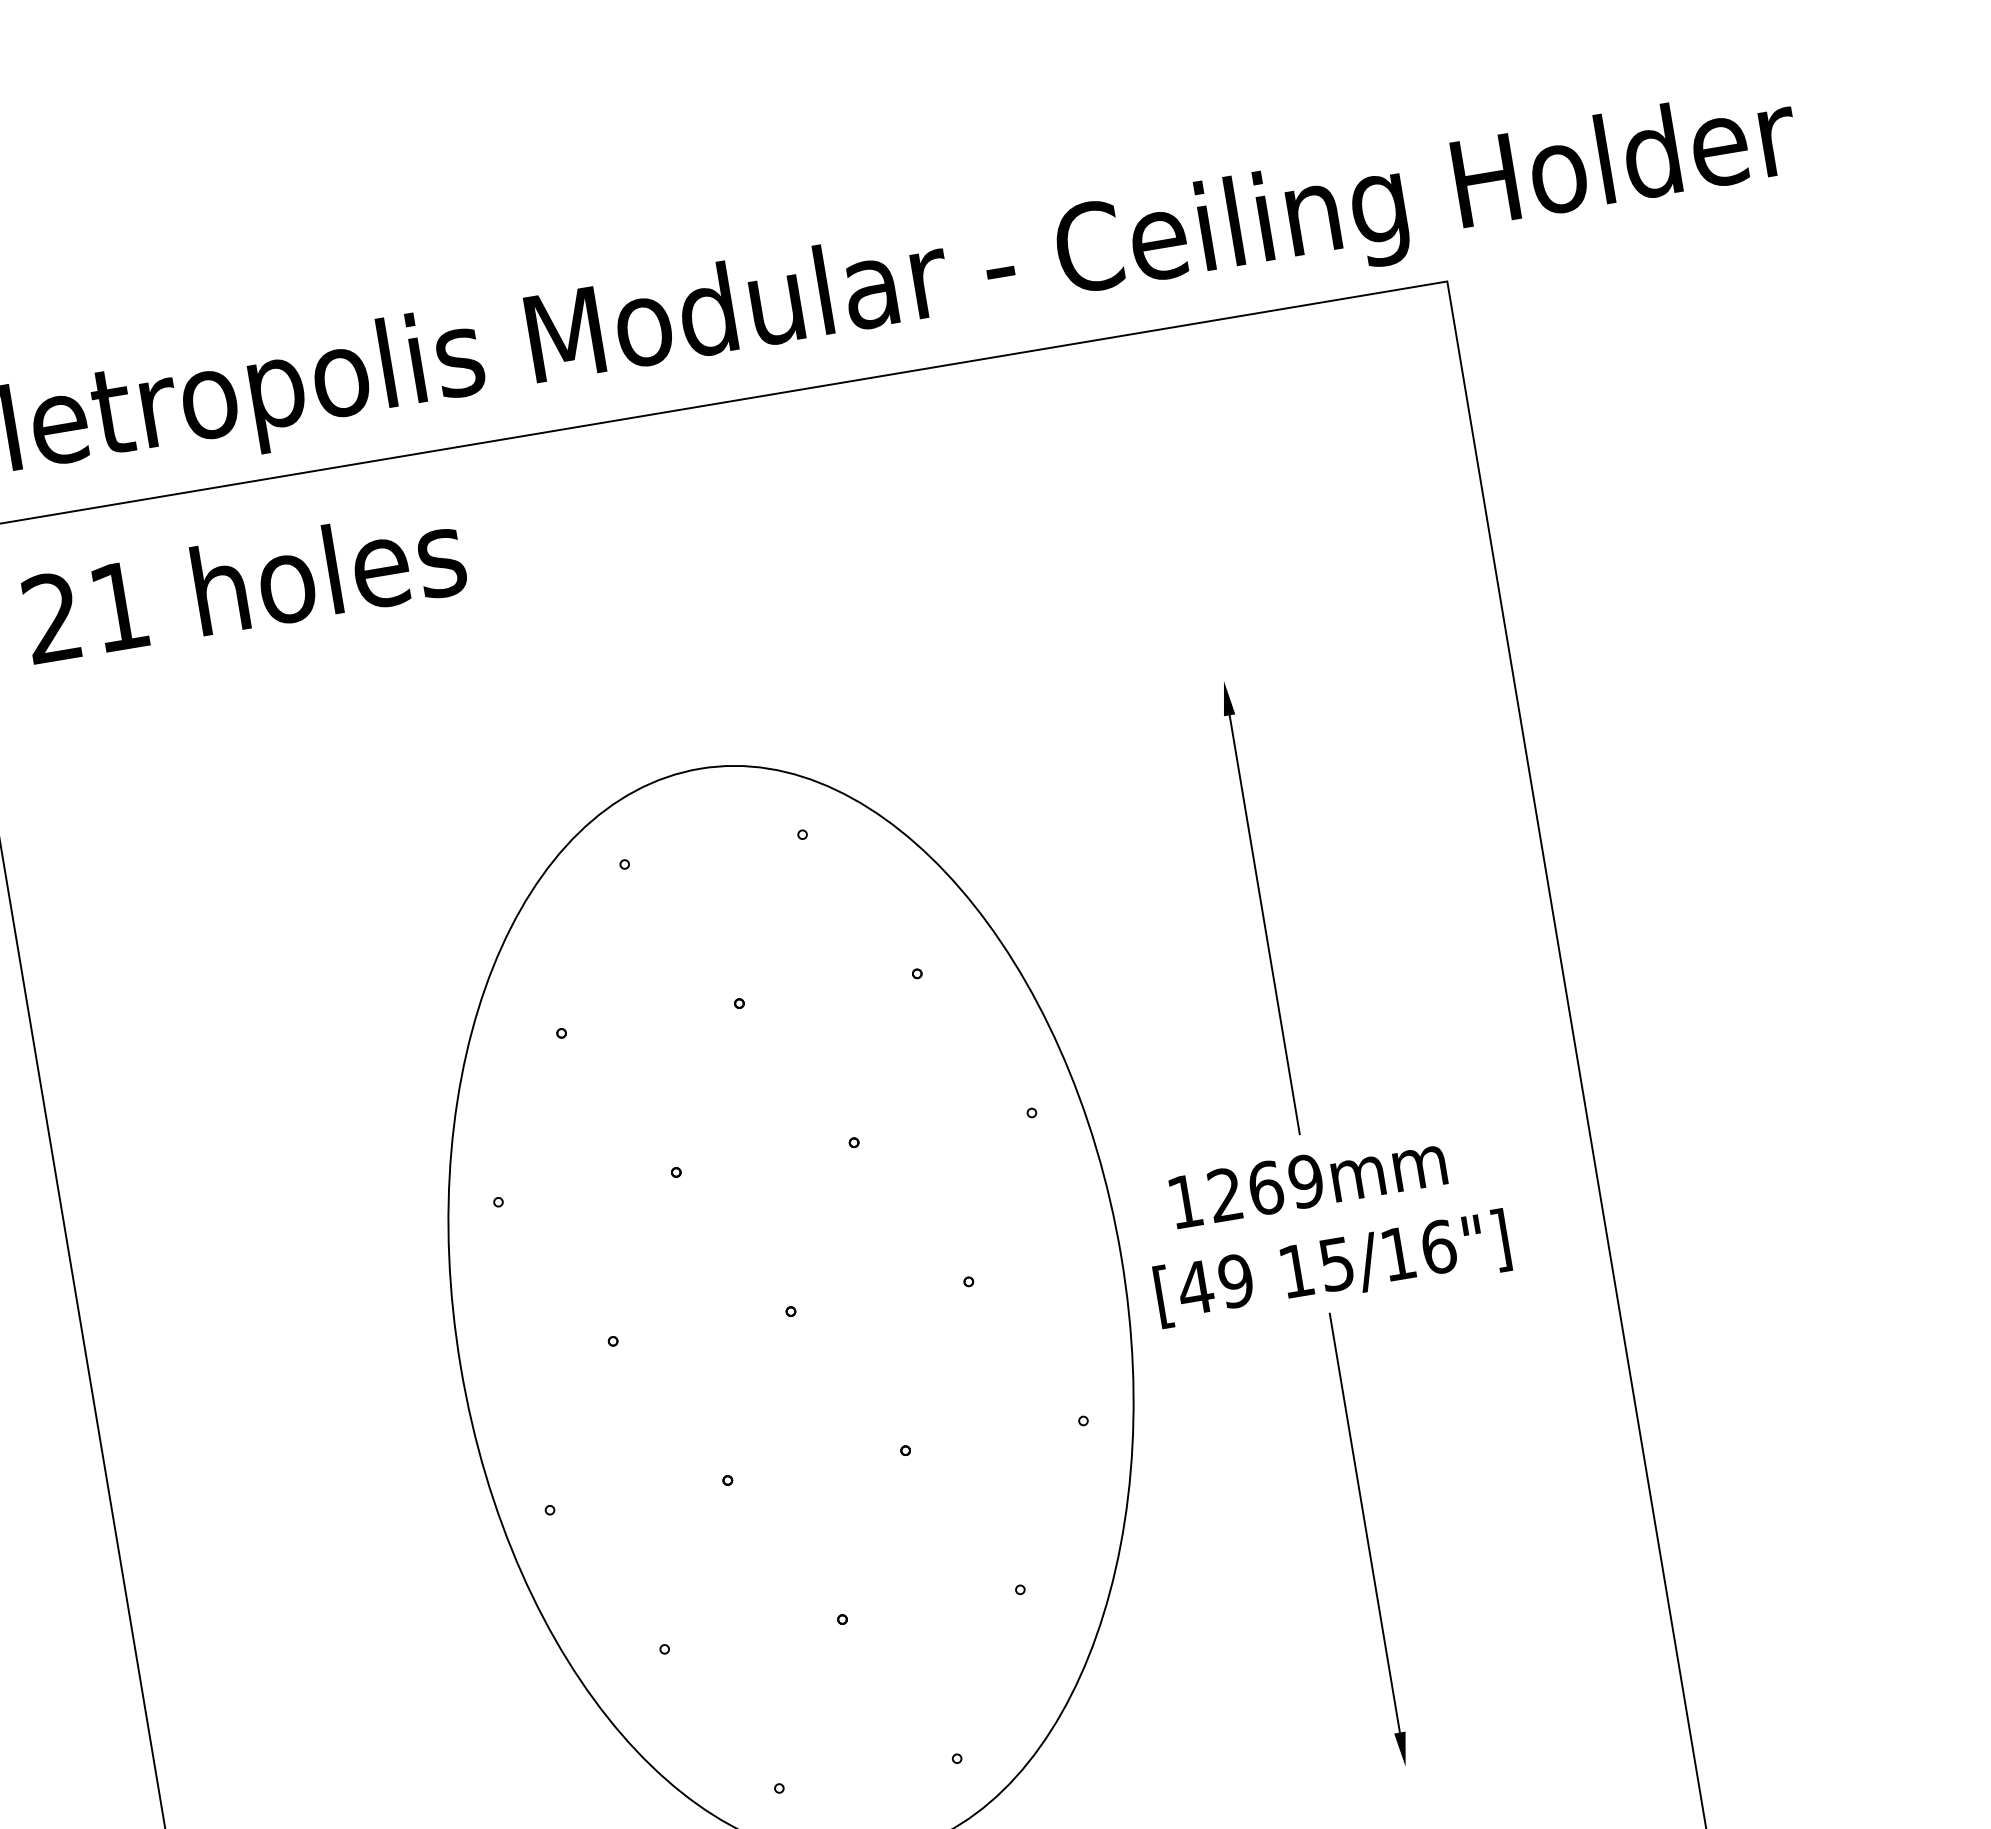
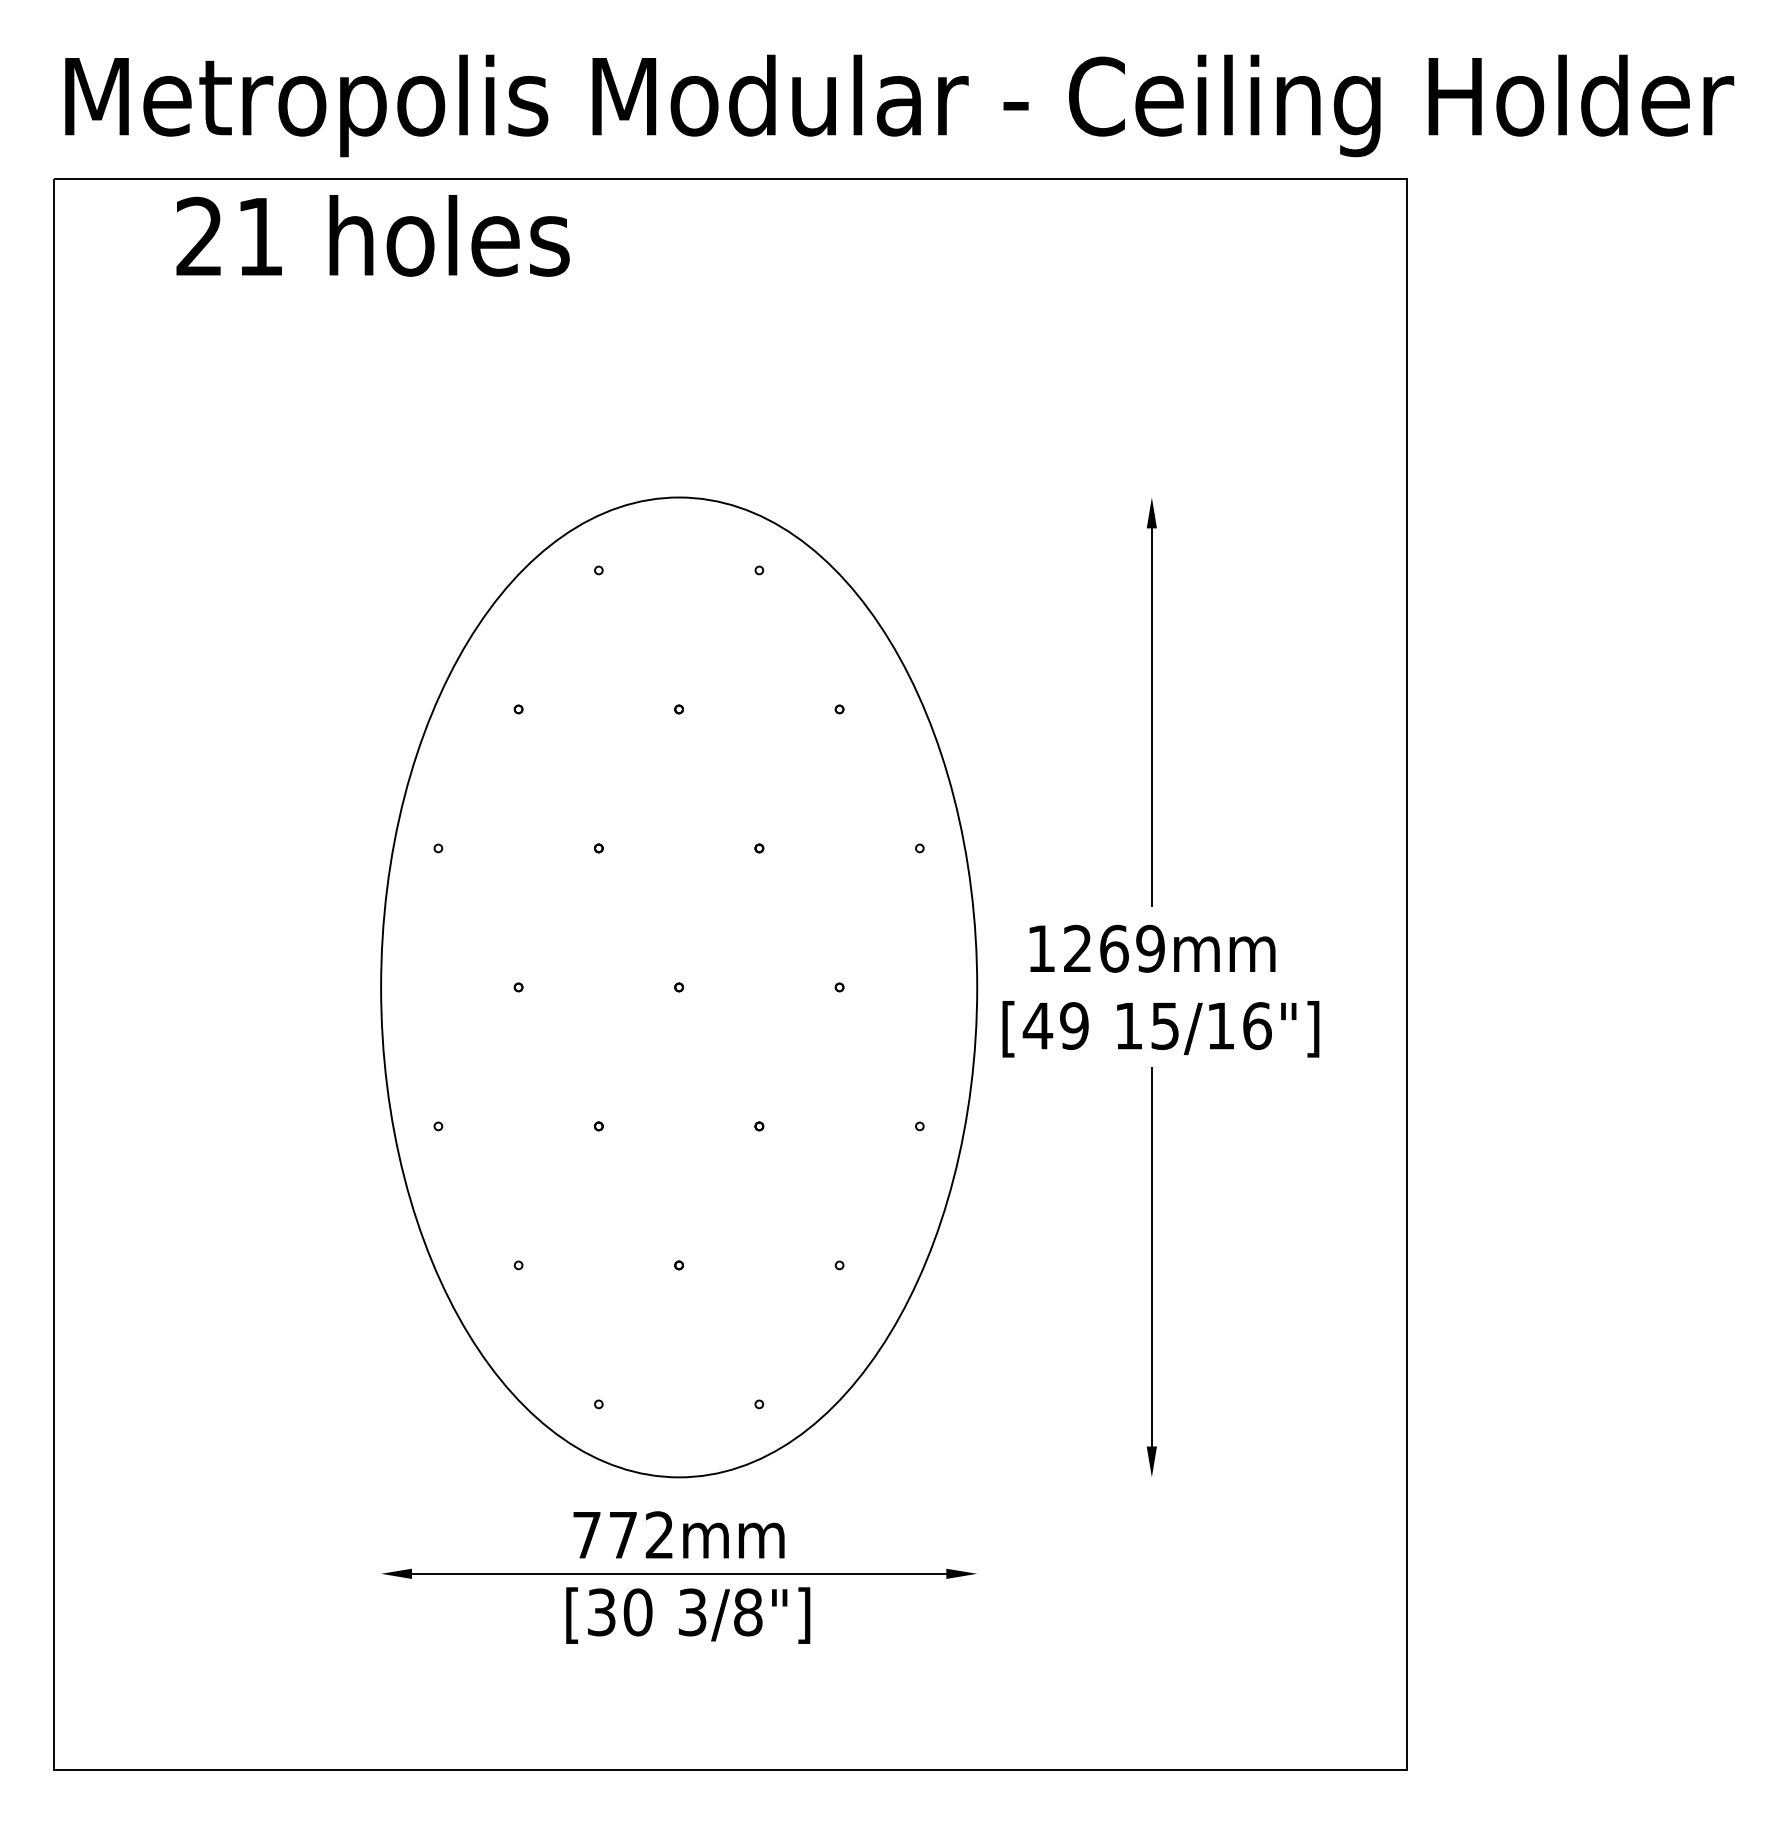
text: (243, 584) -> (372, 235), moved

